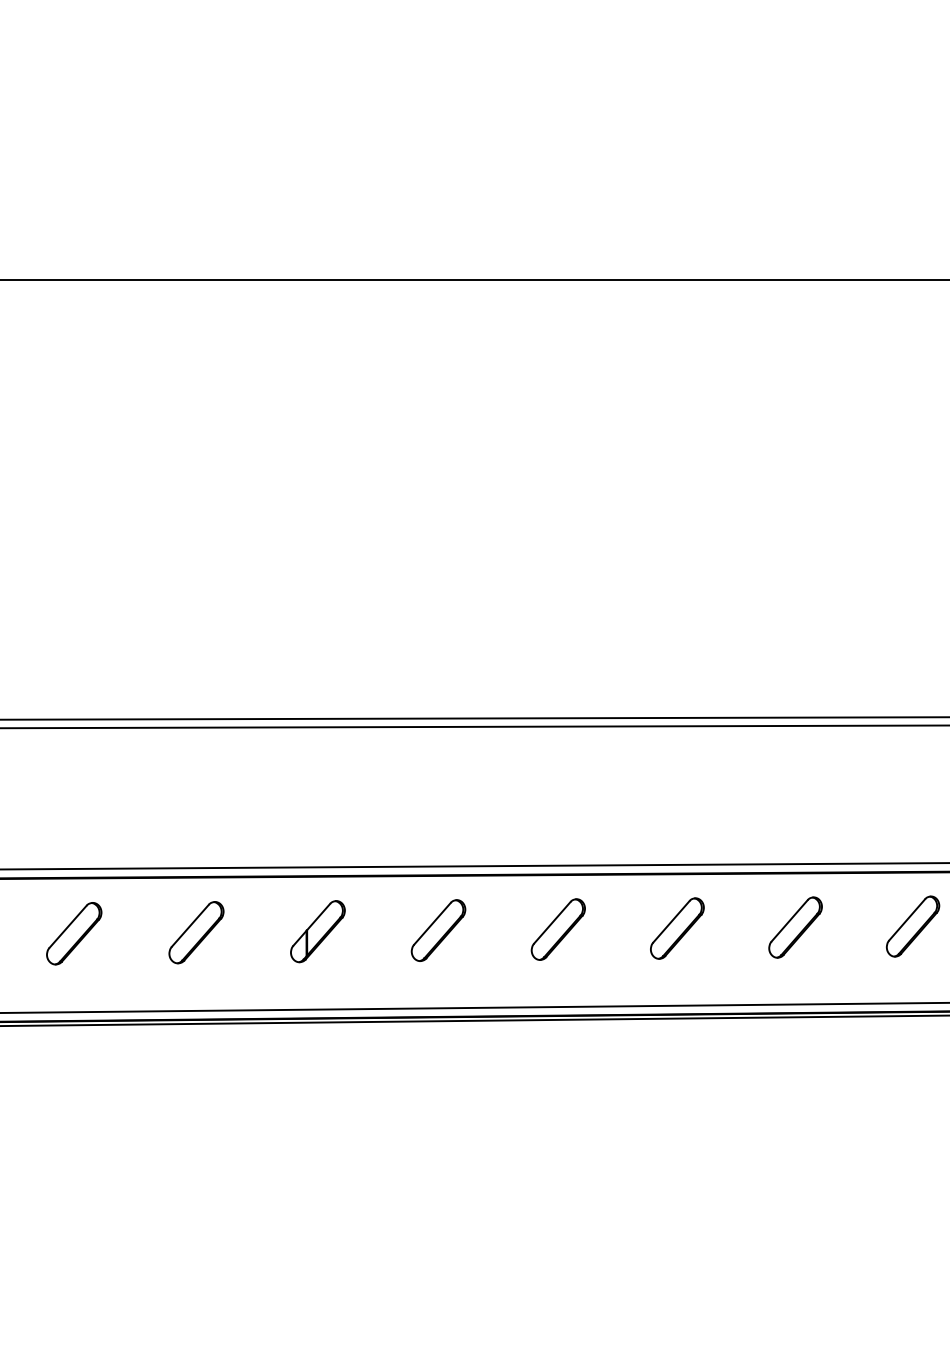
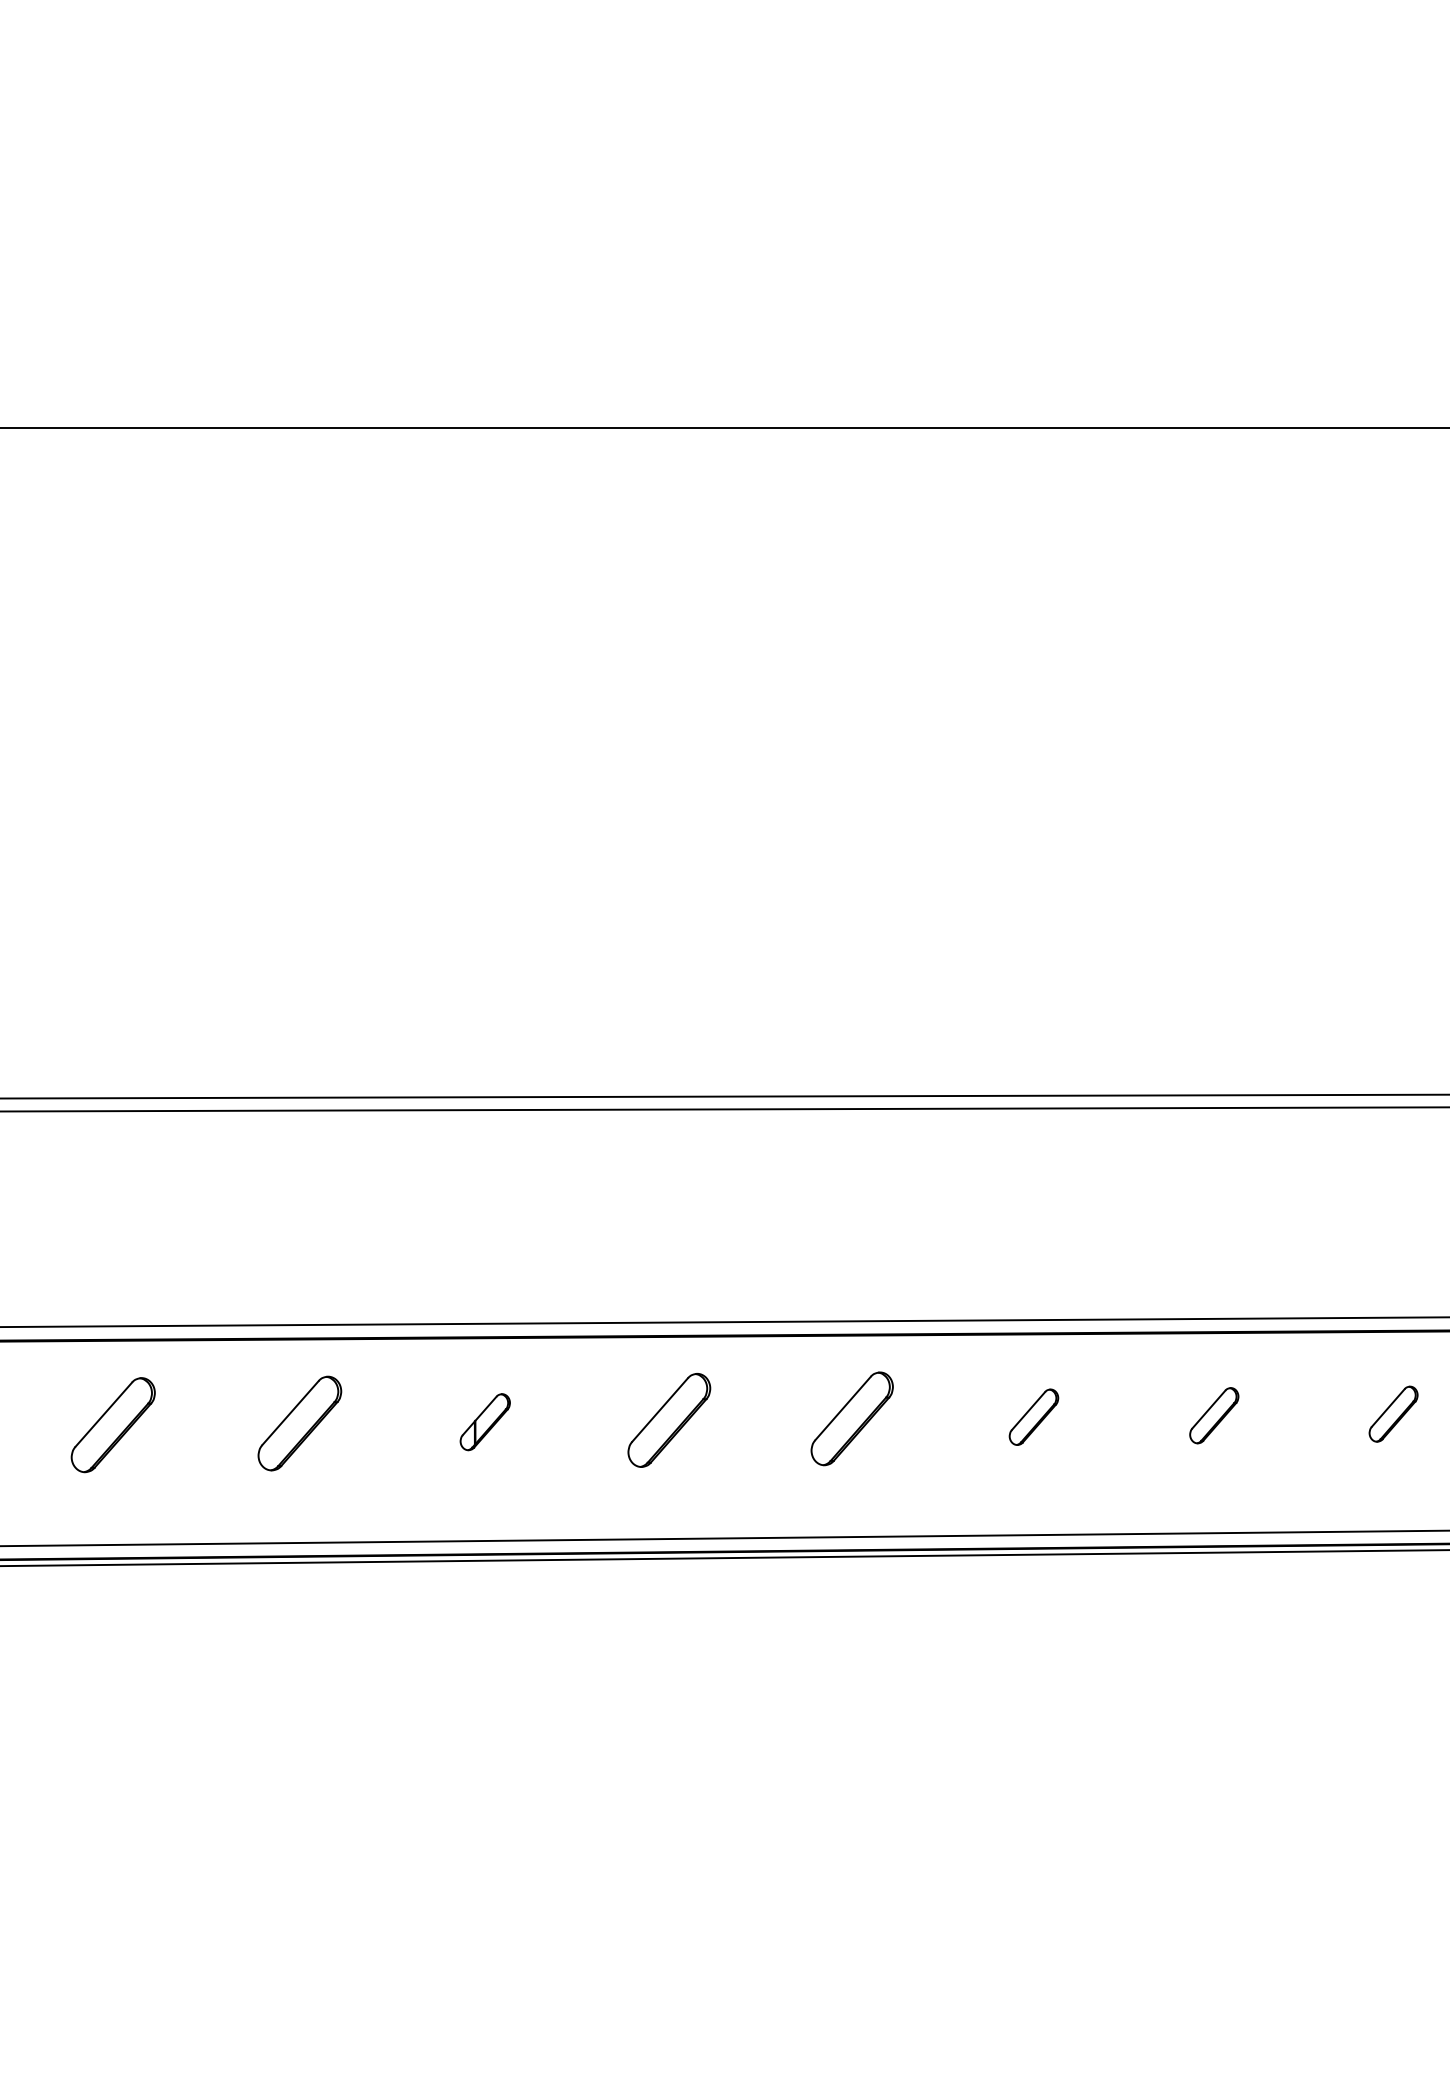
part: (912, 926) -> (1392, 1414), size x0.6
part: (795, 927) -> (1214, 1415), size x0.6
part: (677, 928) -> (1034, 1417), size x0.6
part: (317, 931) -> (484, 1421), size x0.6

